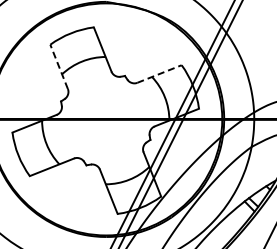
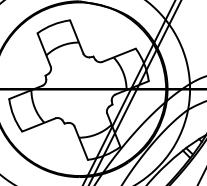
line: (59, 66) -> (44, 49), dashed -> solid
line: (159, 74) -> (119, 55), dashed -> solid

